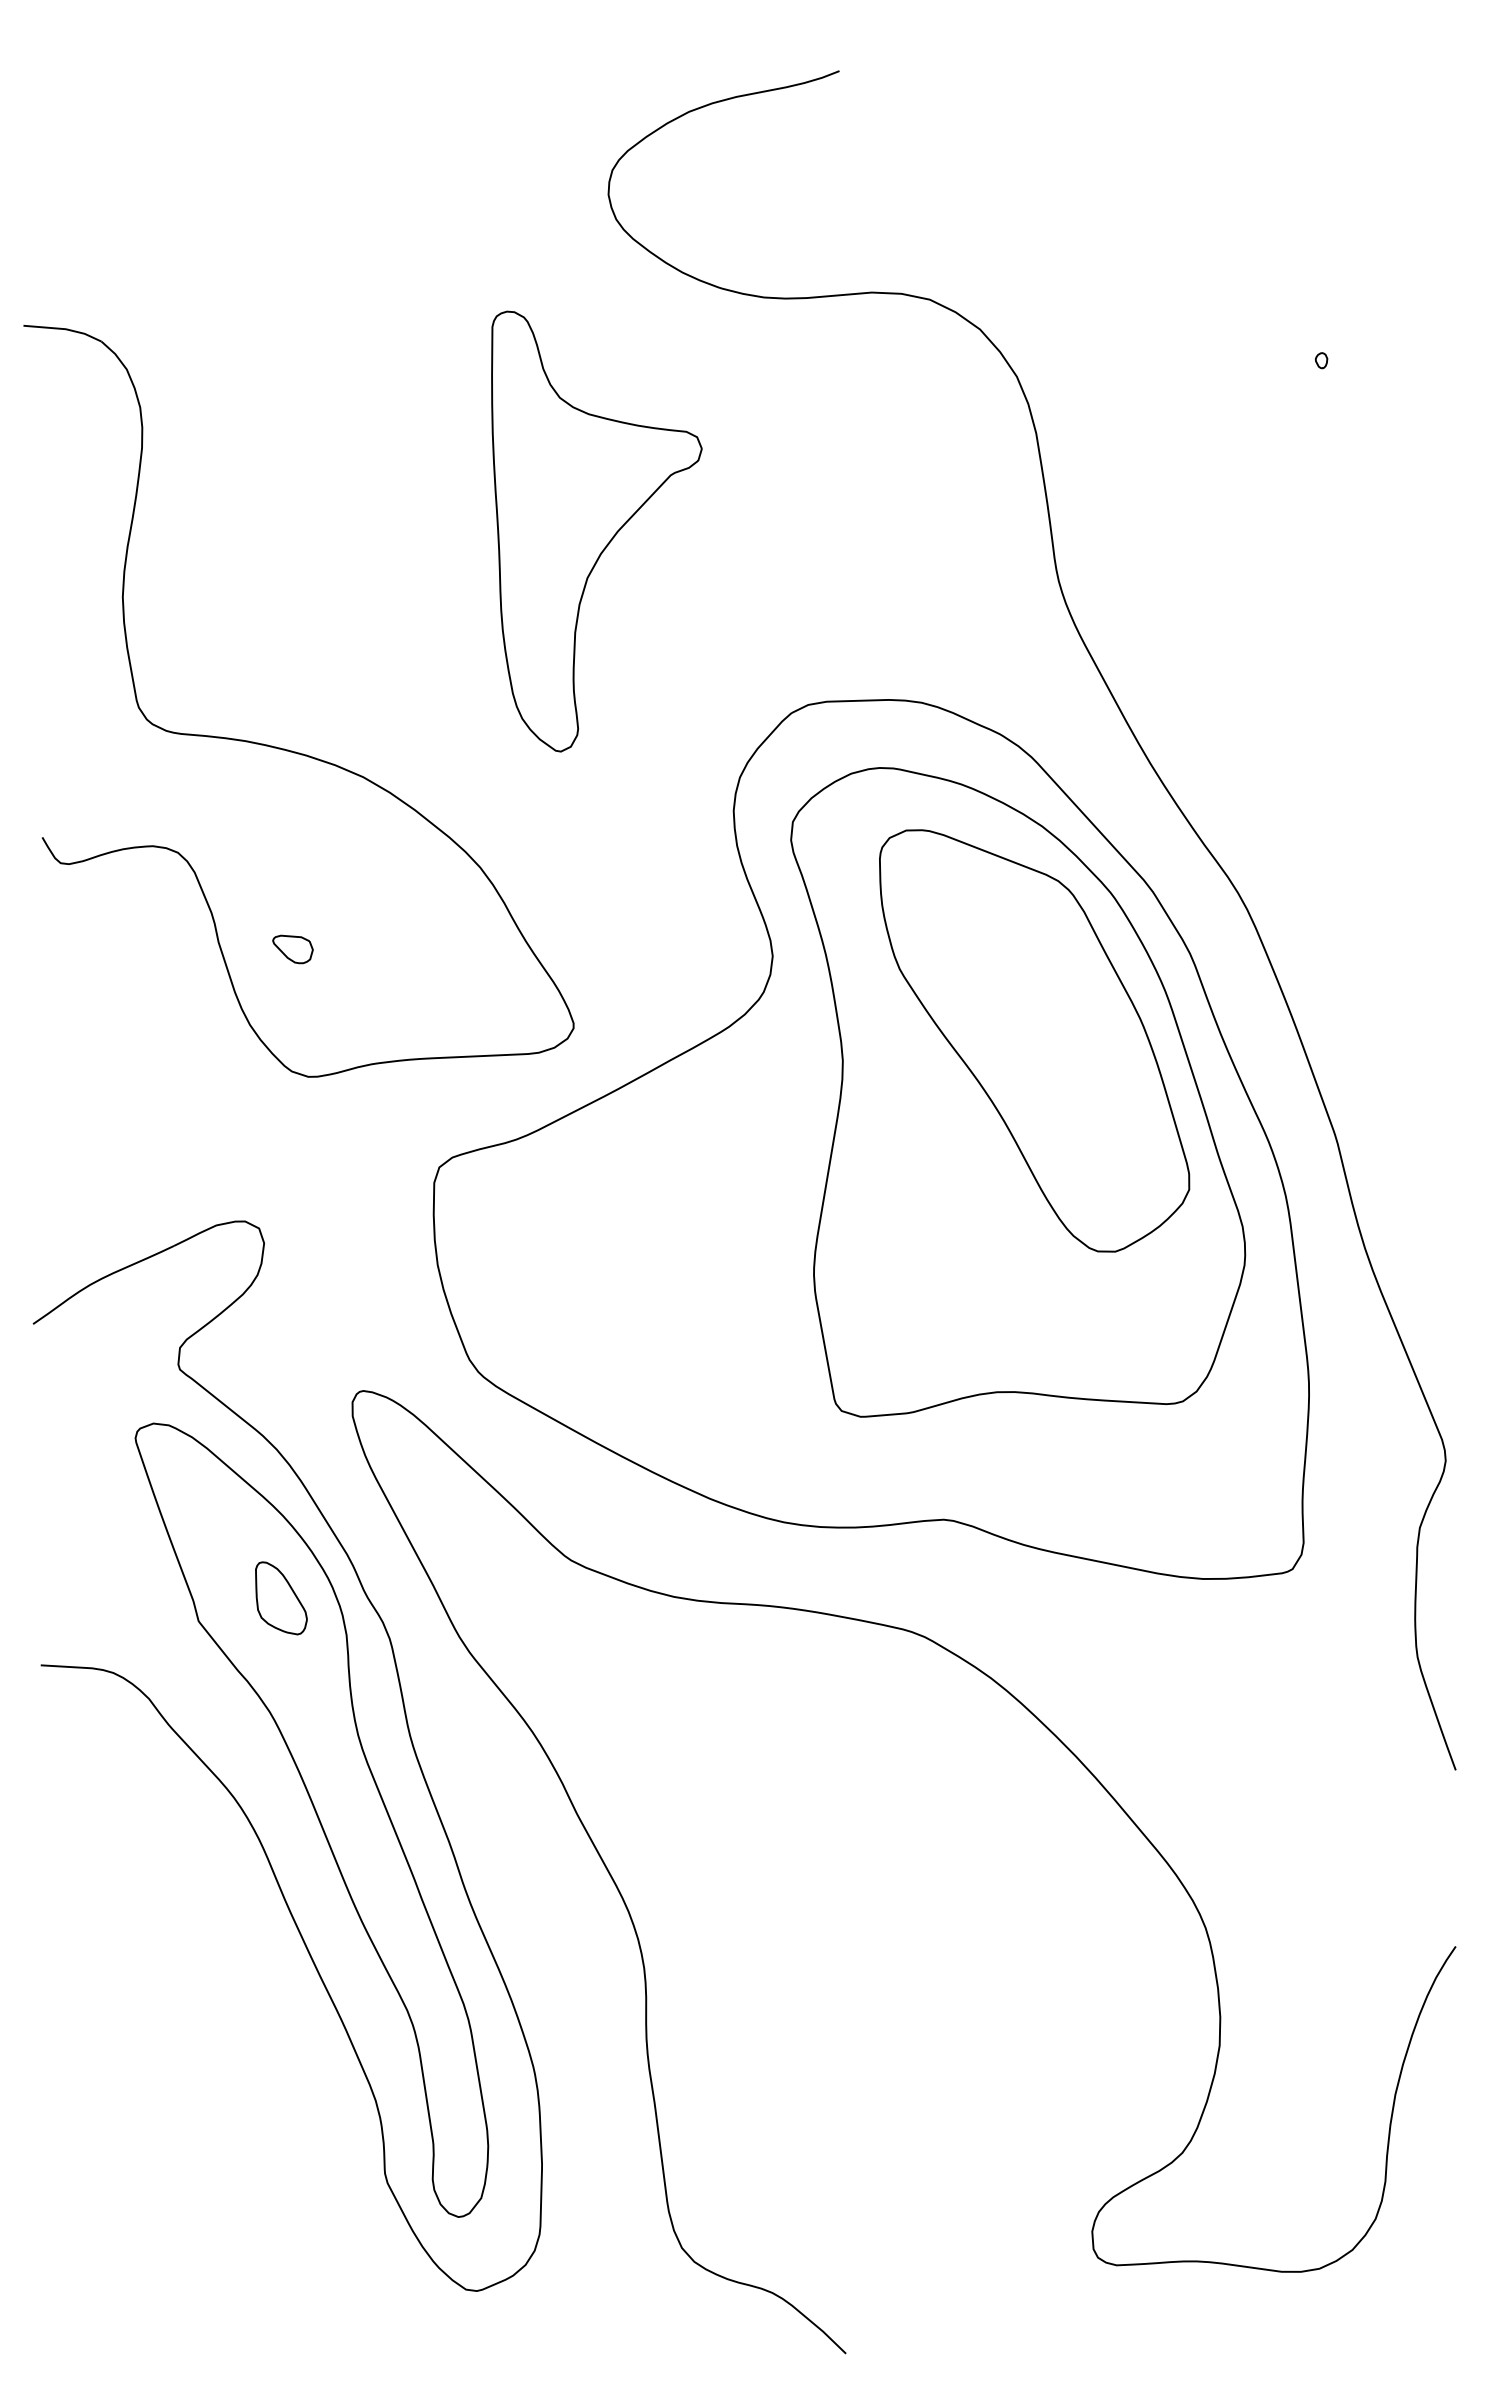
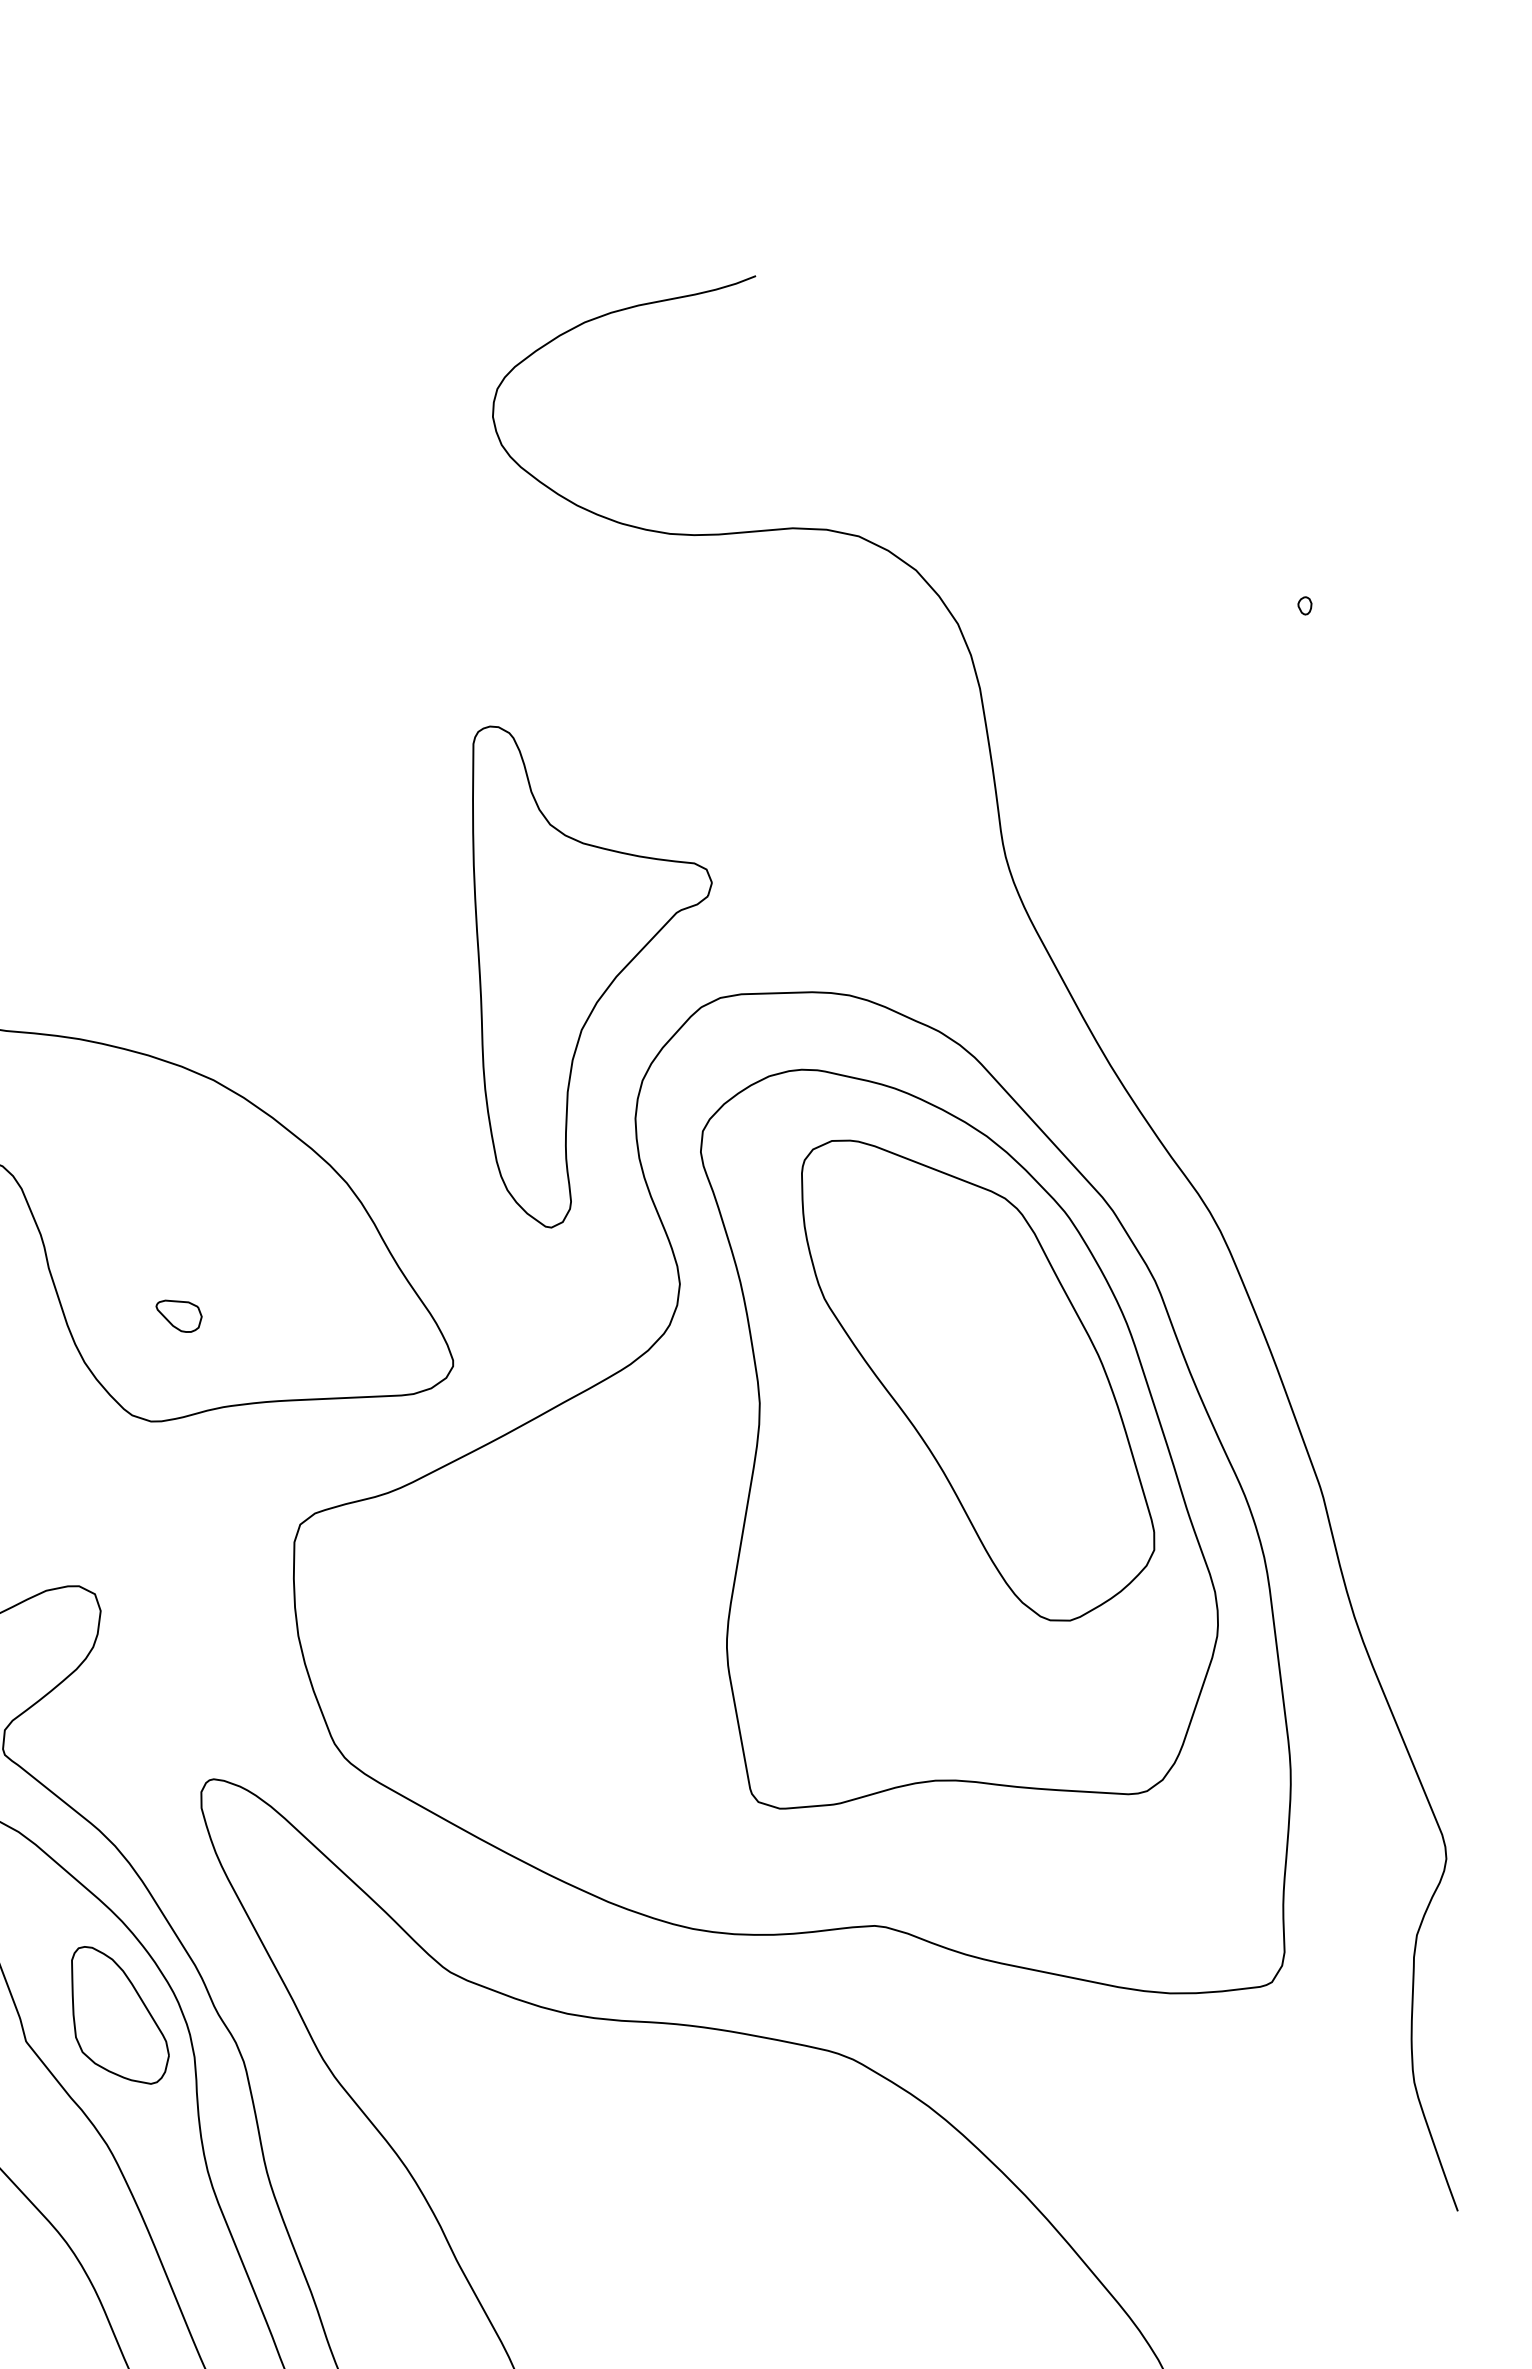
part: (596, 531) -> (591, 976), moved
part: (292, 949) -> (178, 1316), moved
part: (281, 1598) -> (120, 2015), size x1.67

